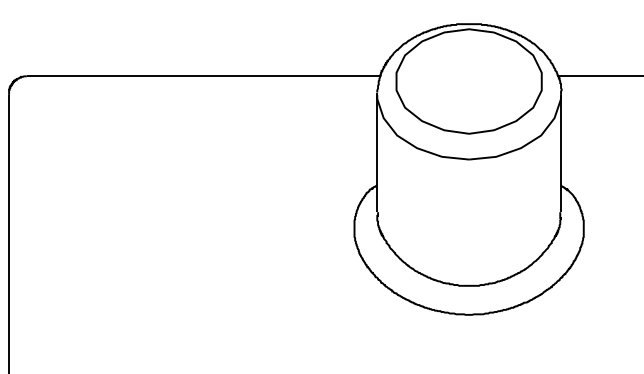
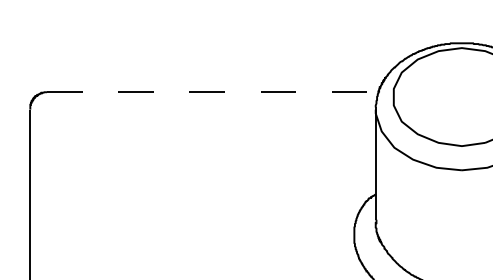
line: (204, 76) -> (213, 92), solid -> dashed

